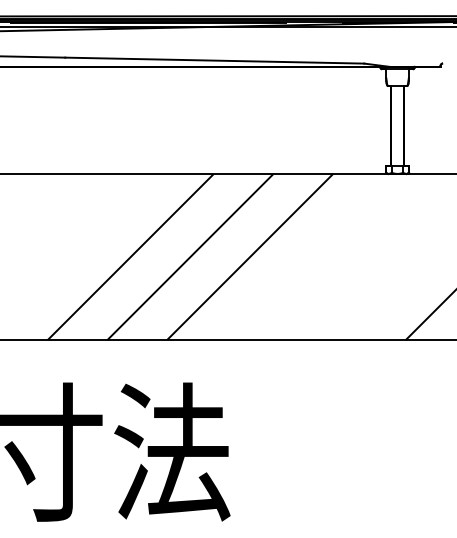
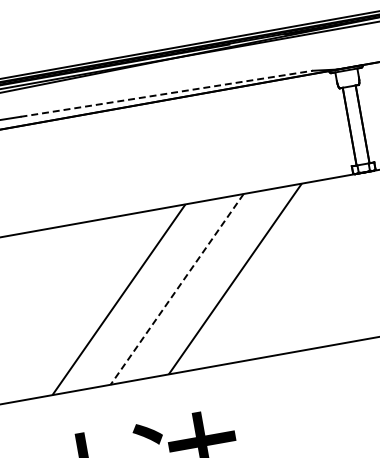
line: (214, 60) -> (166, 93), solid -> dashed
line: (190, 257) -> (177, 289), solid -> dashed

